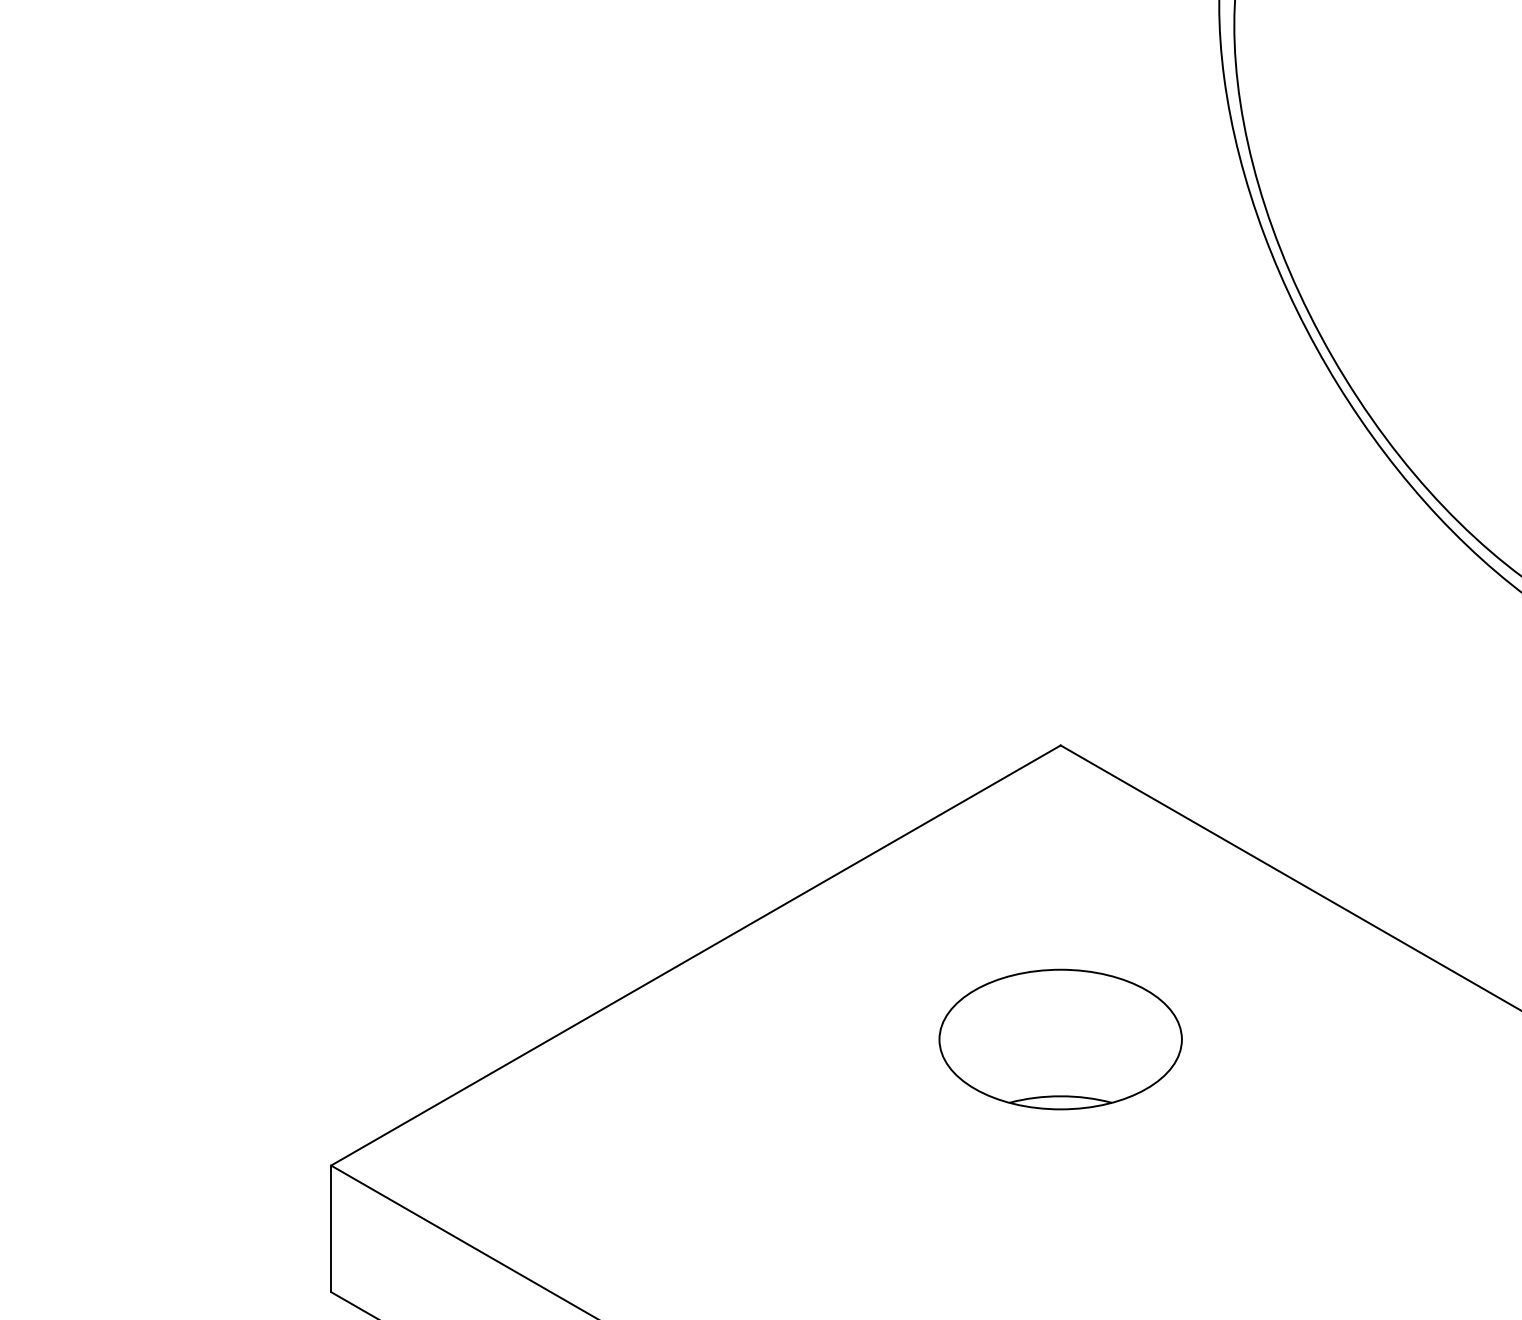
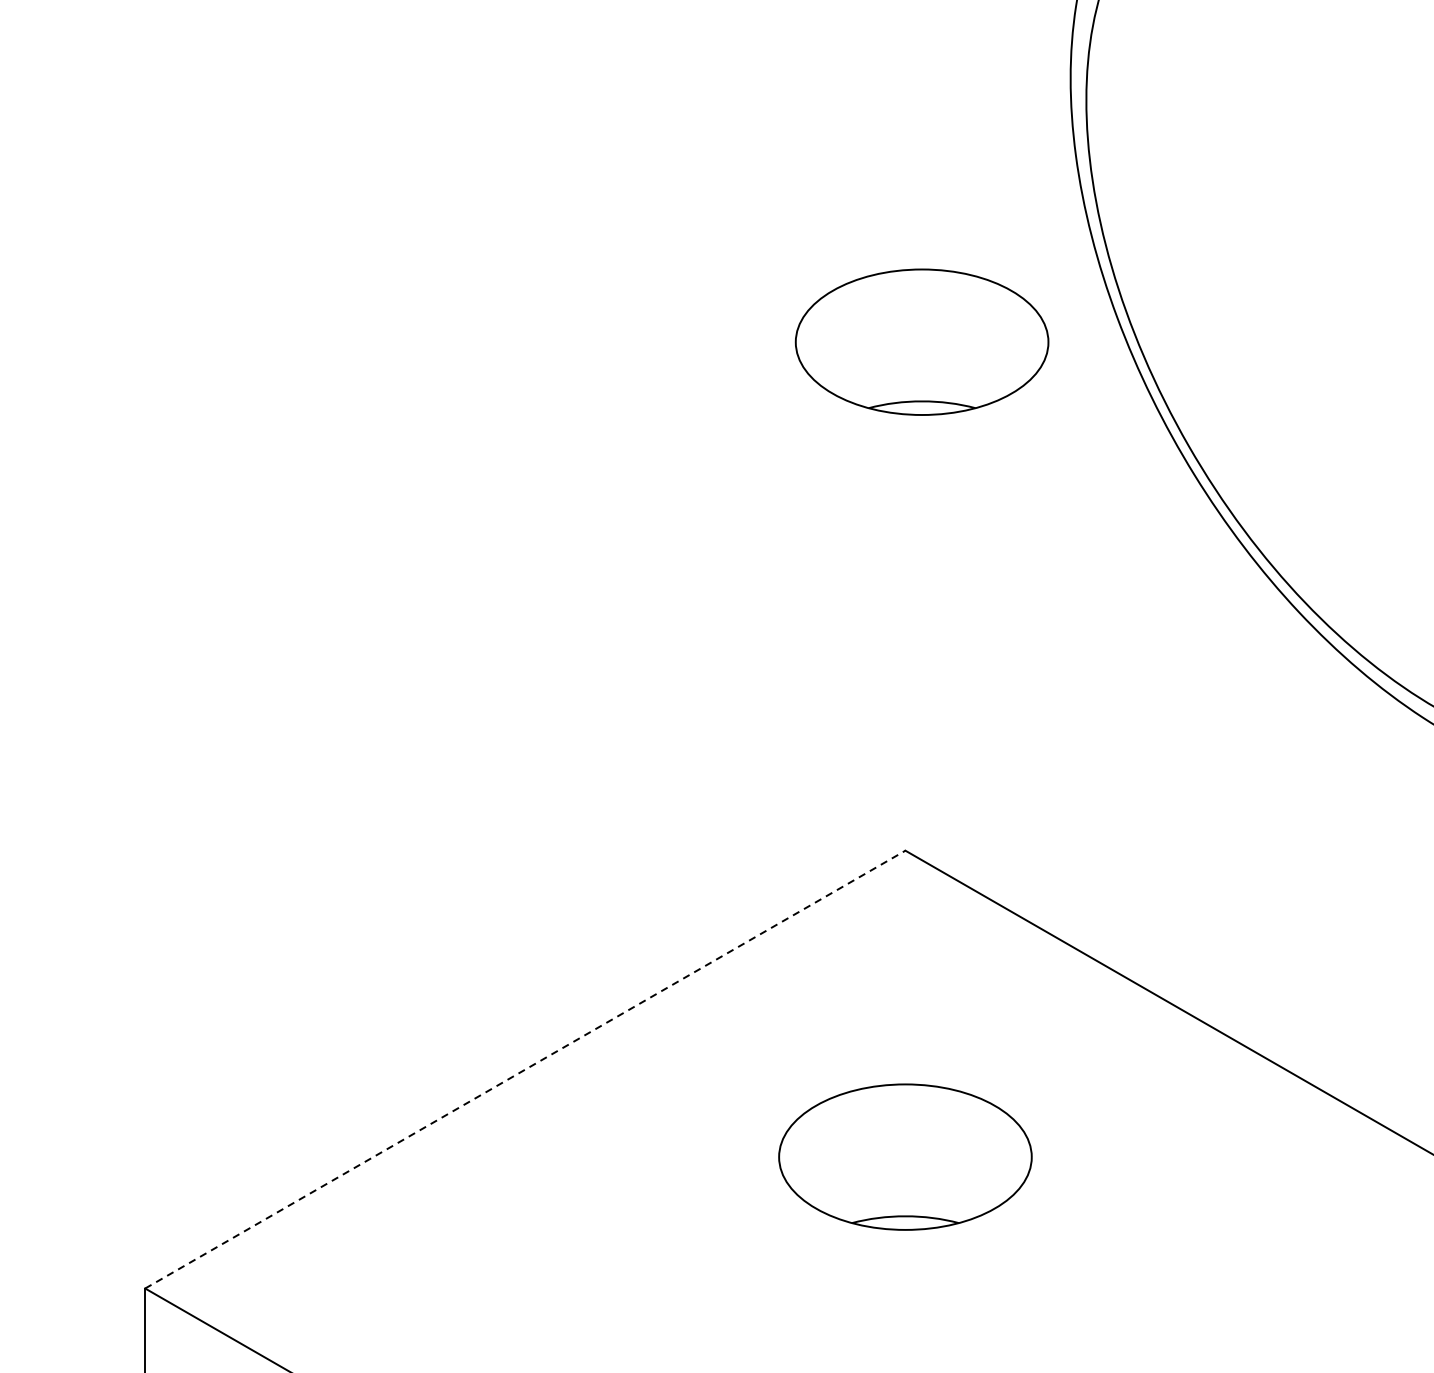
part: (1076, 257) -> (921, 342), added
line: (695, 955) -> (524, 1069), solid -> dashed

